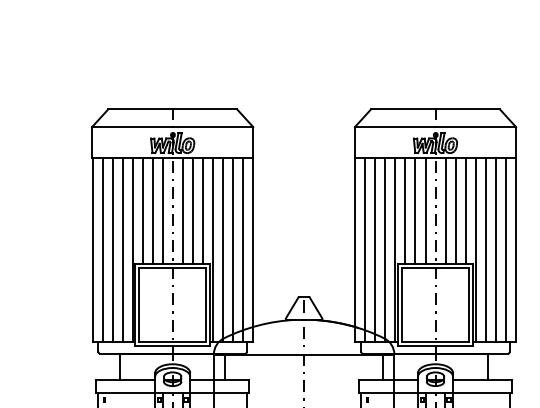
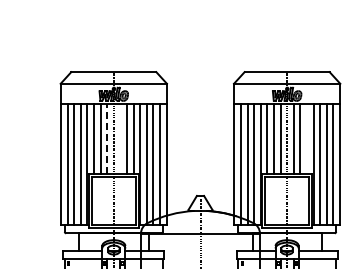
line: (182, 210) -> (120, 138), removed
line: (464, 210) -> (306, 138), removed
line: (163, 211) -> (107, 139), solid -> dashed

